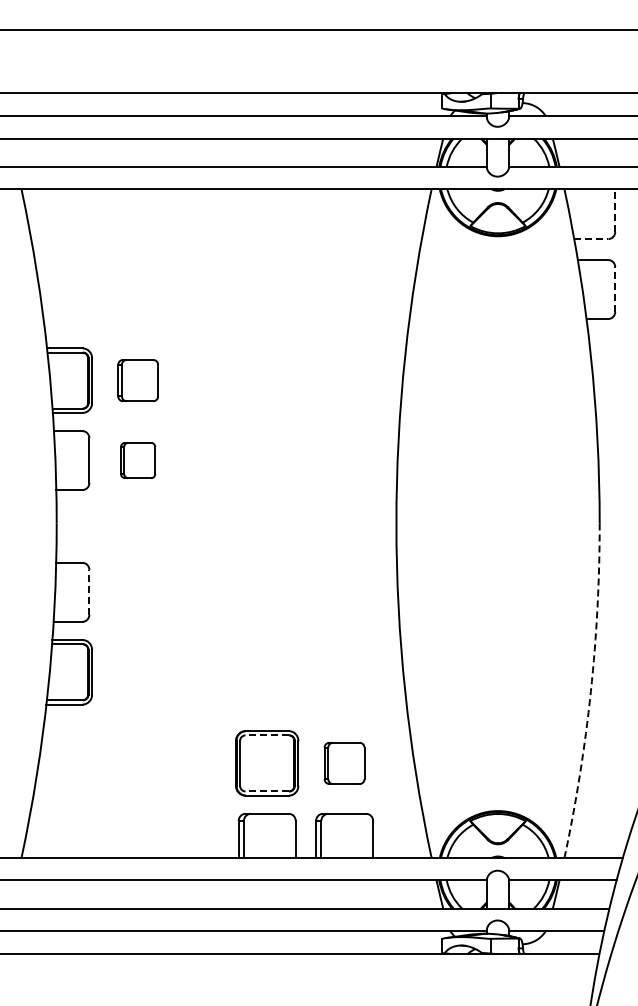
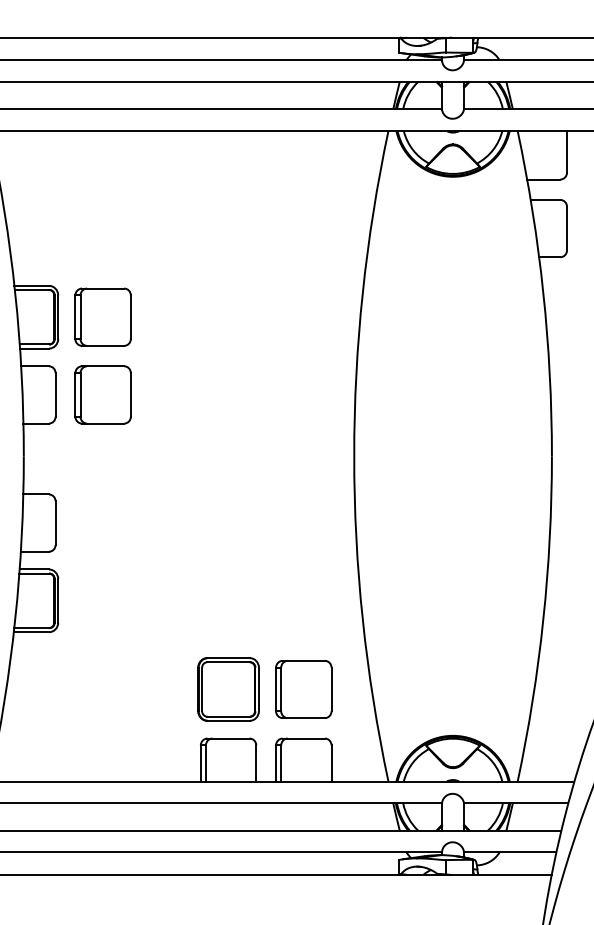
line: (615, 210) -> (567, 151), dashed -> solid
line: (591, 239) -> (543, 179), dashed -> solid
line: (615, 289) -> (567, 228), dashed -> solid
part: (137, 380) -> (102, 317), size x1.43
part: (137, 460) -> (102, 394), size x1.67
line: (89, 591) -> (55, 522), dashed -> solid
arc: (590, 691) -> (542, 619), dashed -> solid
line: (267, 735) -> (228, 662), dashed -> solid
part: (344, 763) -> (303, 689), size x1.43
line: (267, 791) -> (228, 716), dashed -> solid

